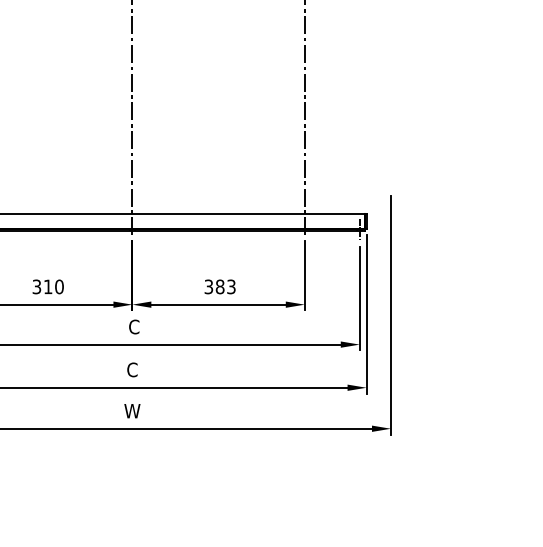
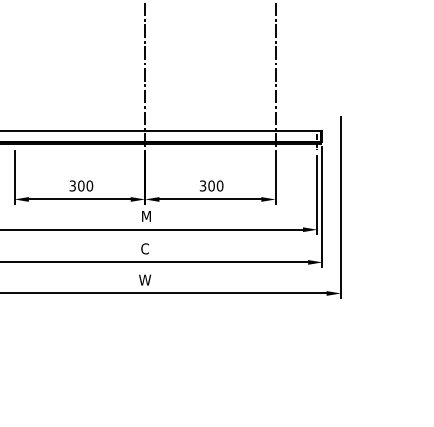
text: (48, 286) -> (81, 185), 310 -> 300
text: (225, 286) -> (215, 185), 383 -> 300
text: (134, 325) -> (146, 215), C -> M

